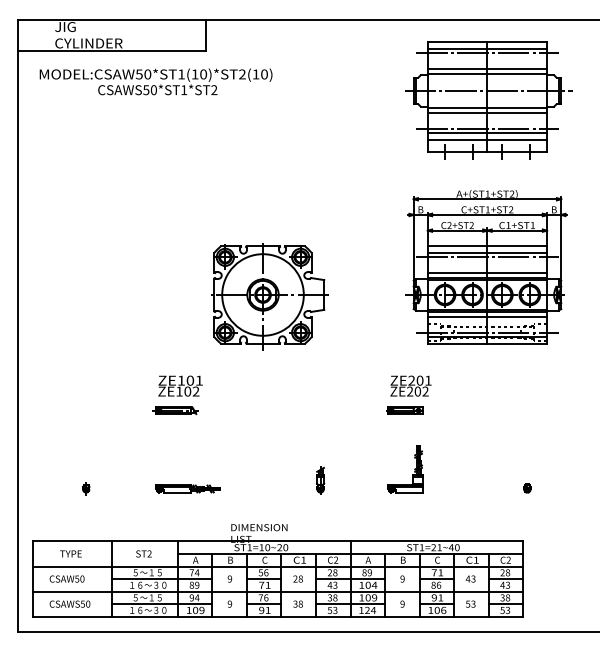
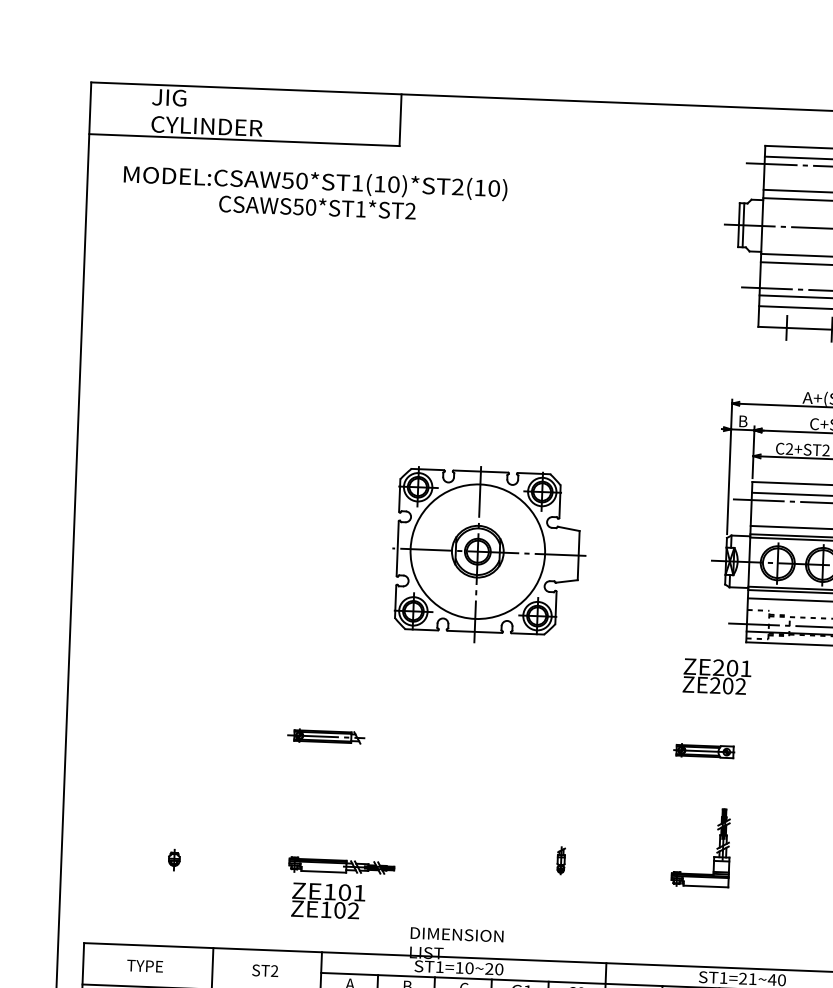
text: (180, 385) -> (328, 899), moved
text: (410, 385) -> (716, 675), moved
part: (320, 480) -> (560, 860), size x0.6

